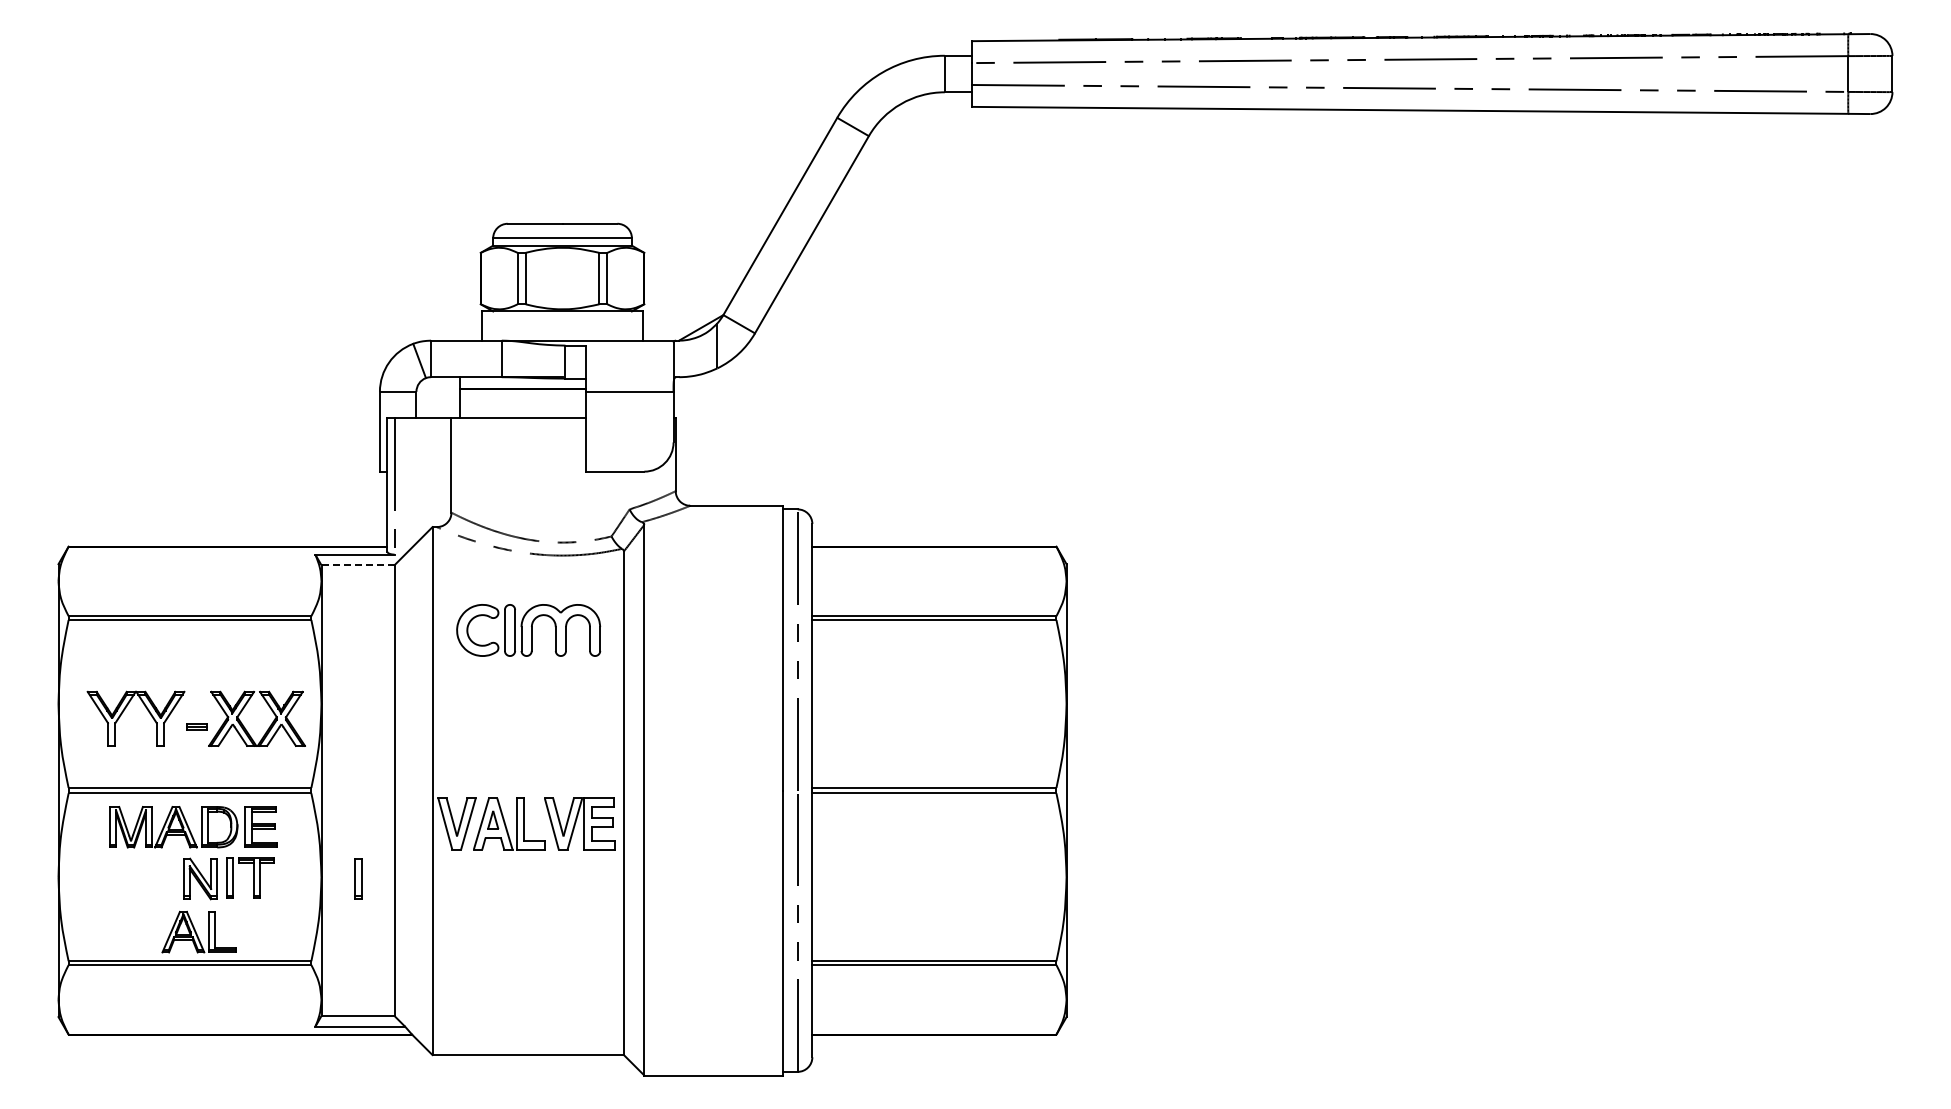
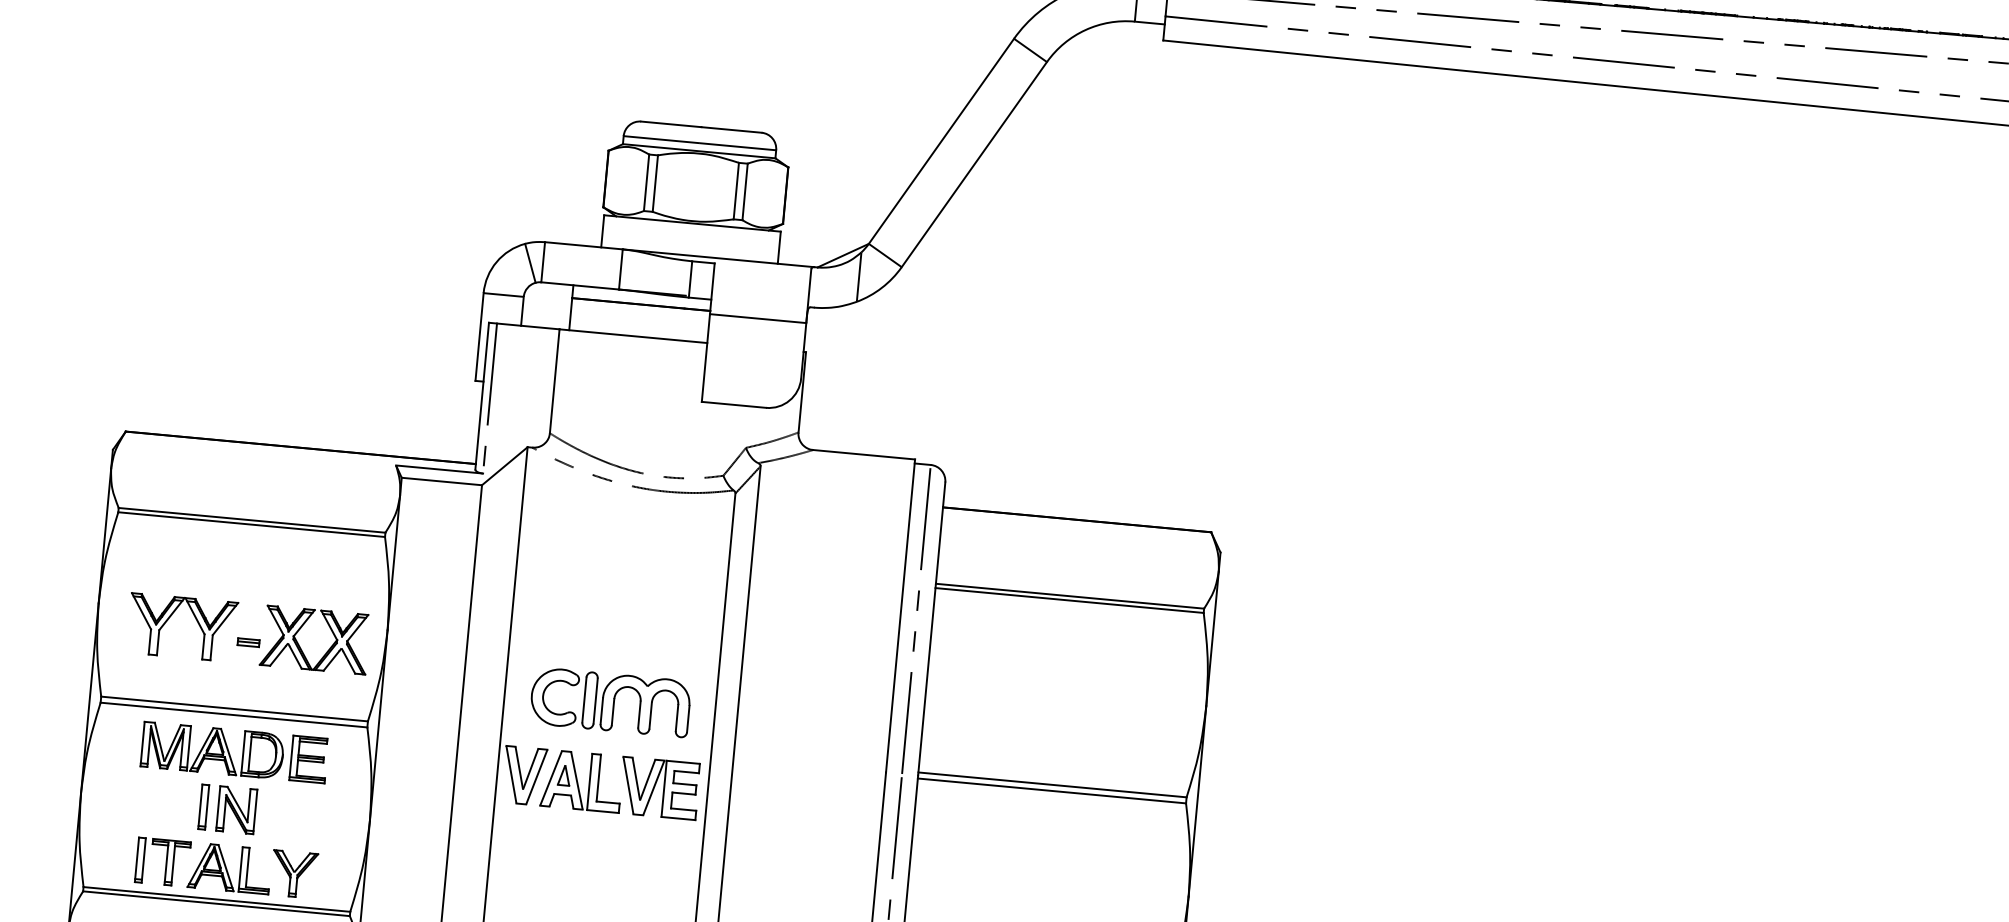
line: (358, 565) -> (442, 481), dashed -> solid
part: (528, 630) -> (610, 702), moved
part: (250, 877) -> (163, 861), moved
part: (358, 878) -> (203, 806), moved
part: (257, 931) -> (294, 873), added

